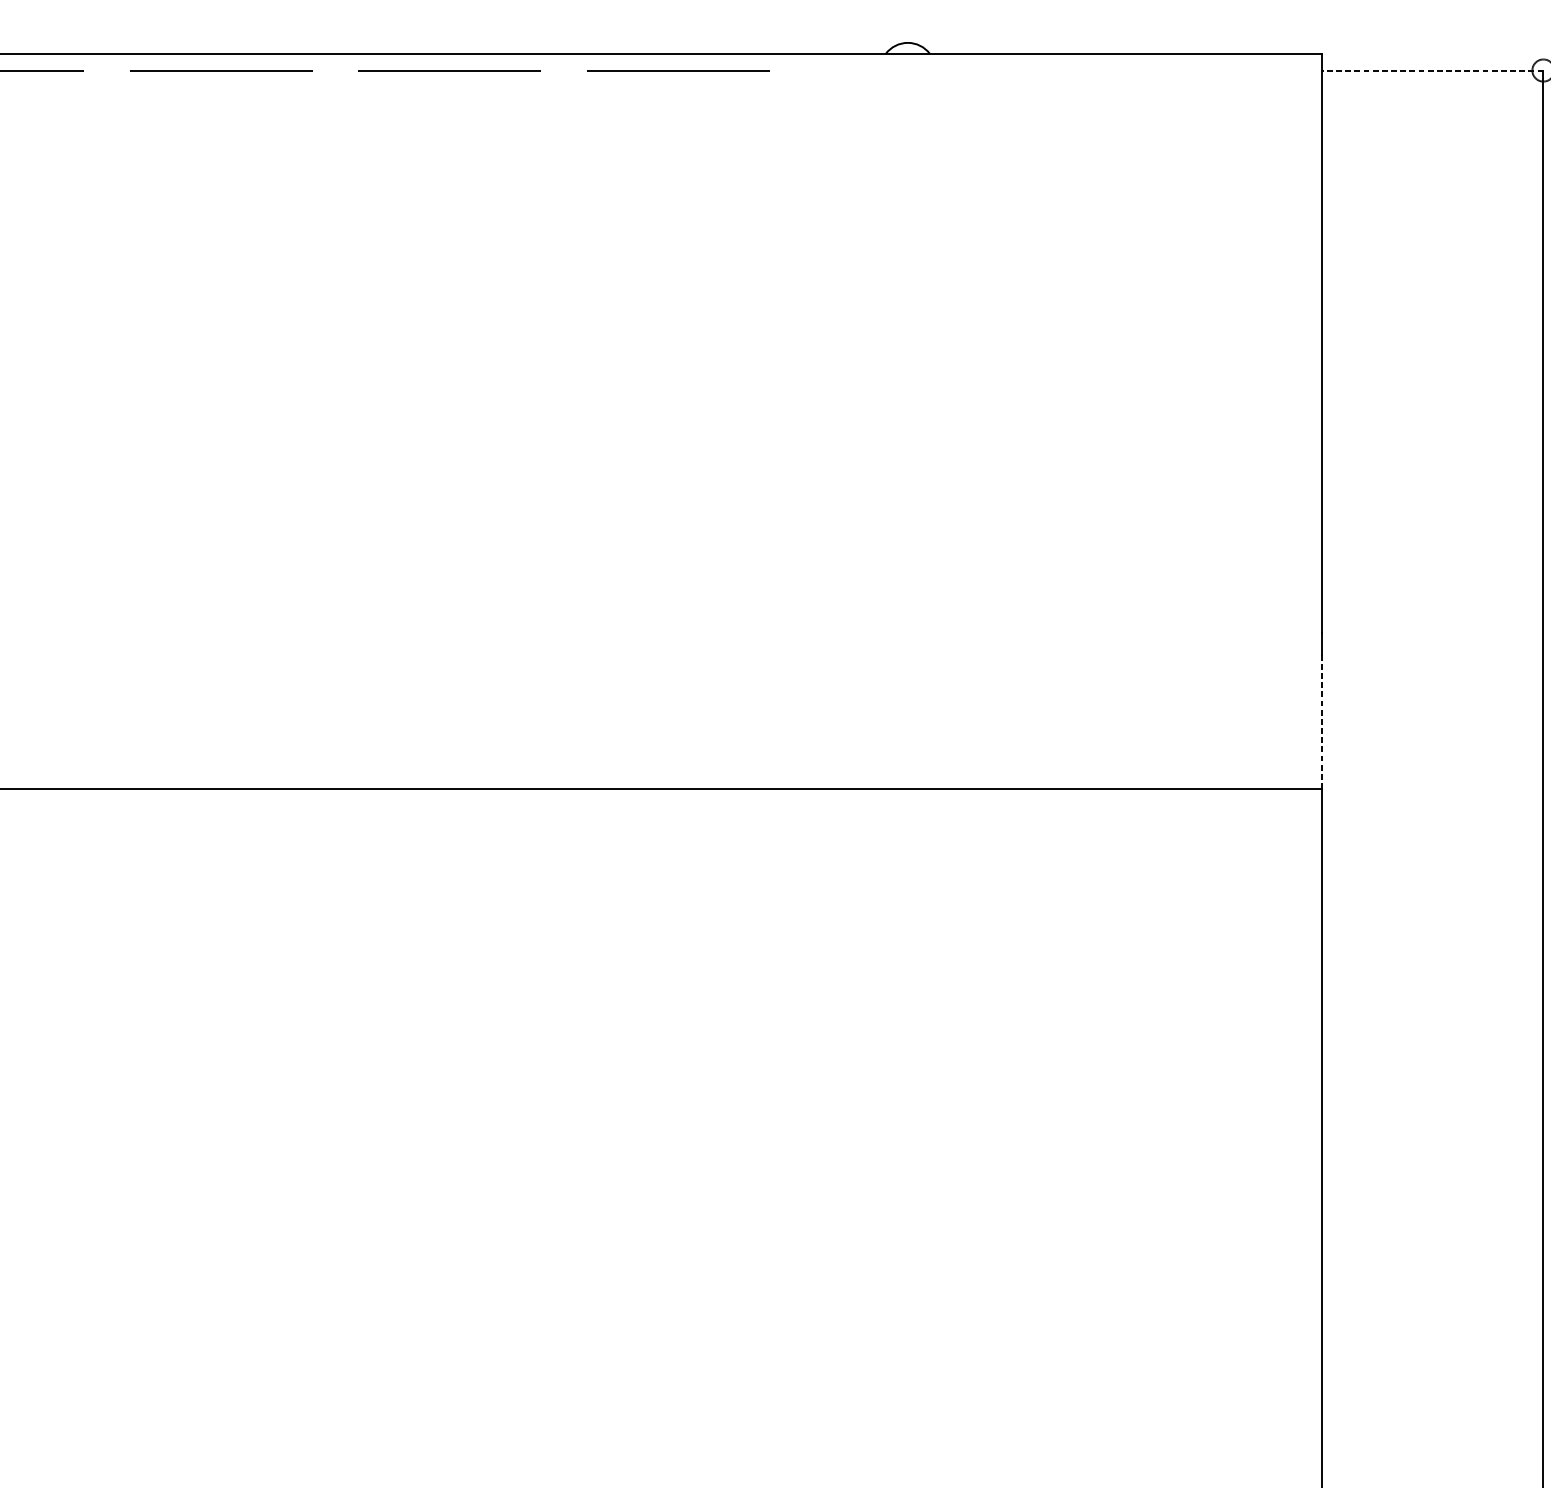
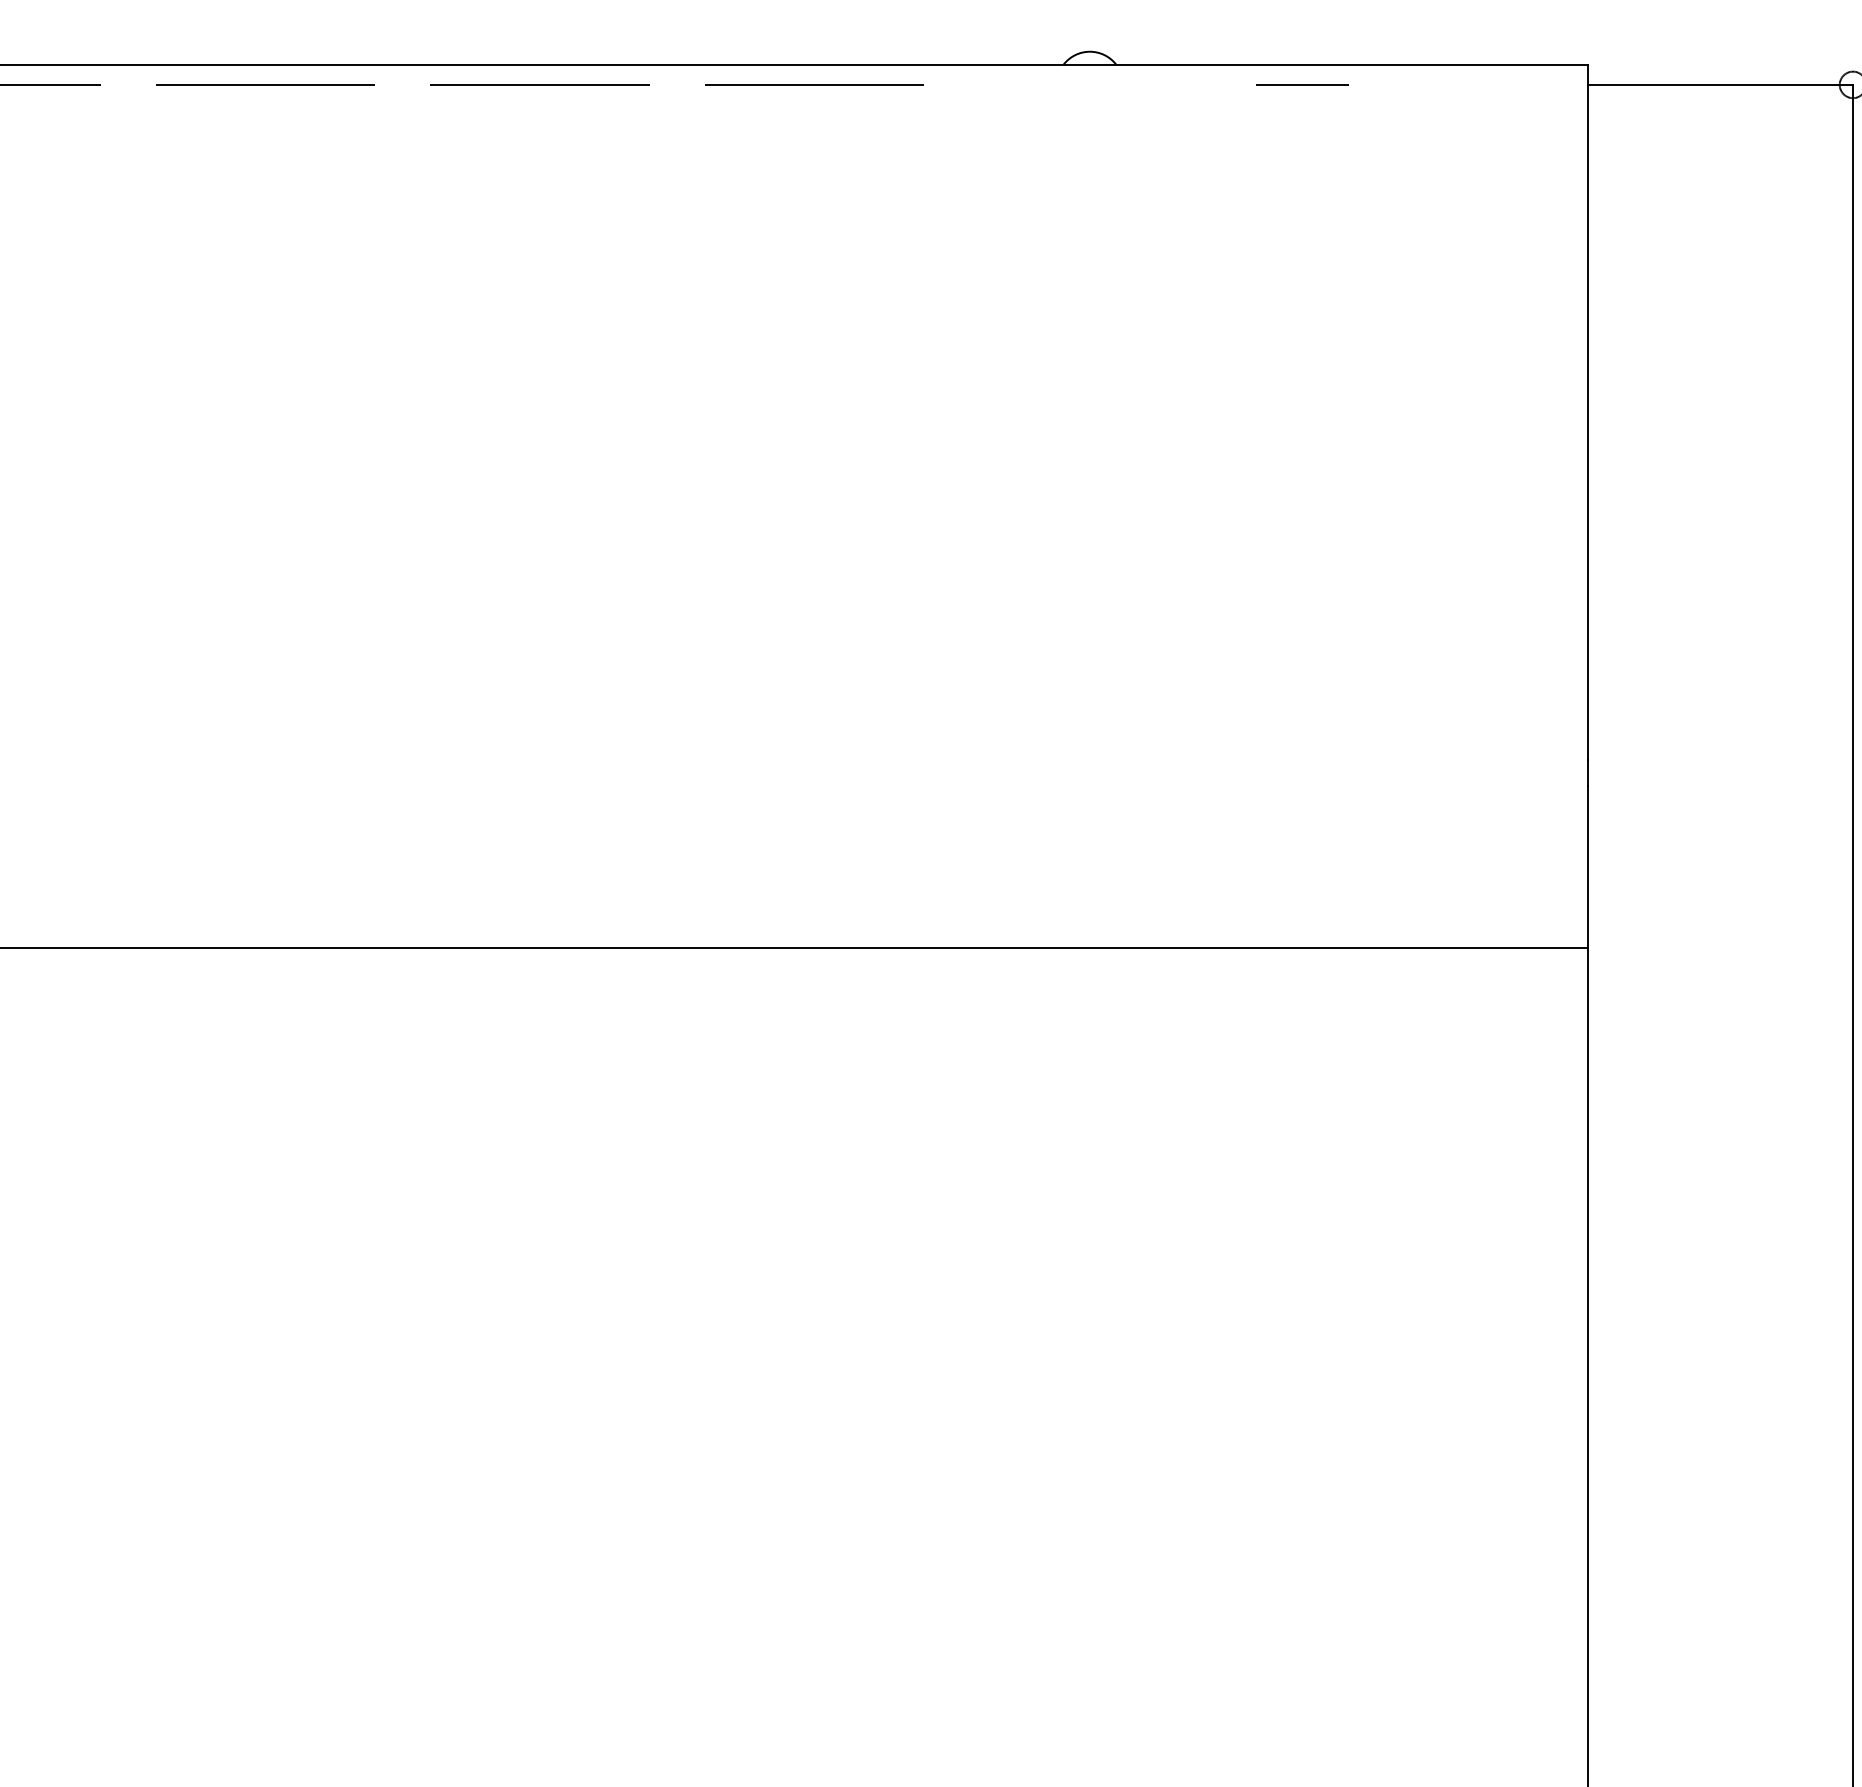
line: (1084, 70) -> (1302, 84), added
line: (1433, 70) -> (1720, 84), dashed -> solid
line: (1322, 722) -> (1587, 867), dashed -> solid

